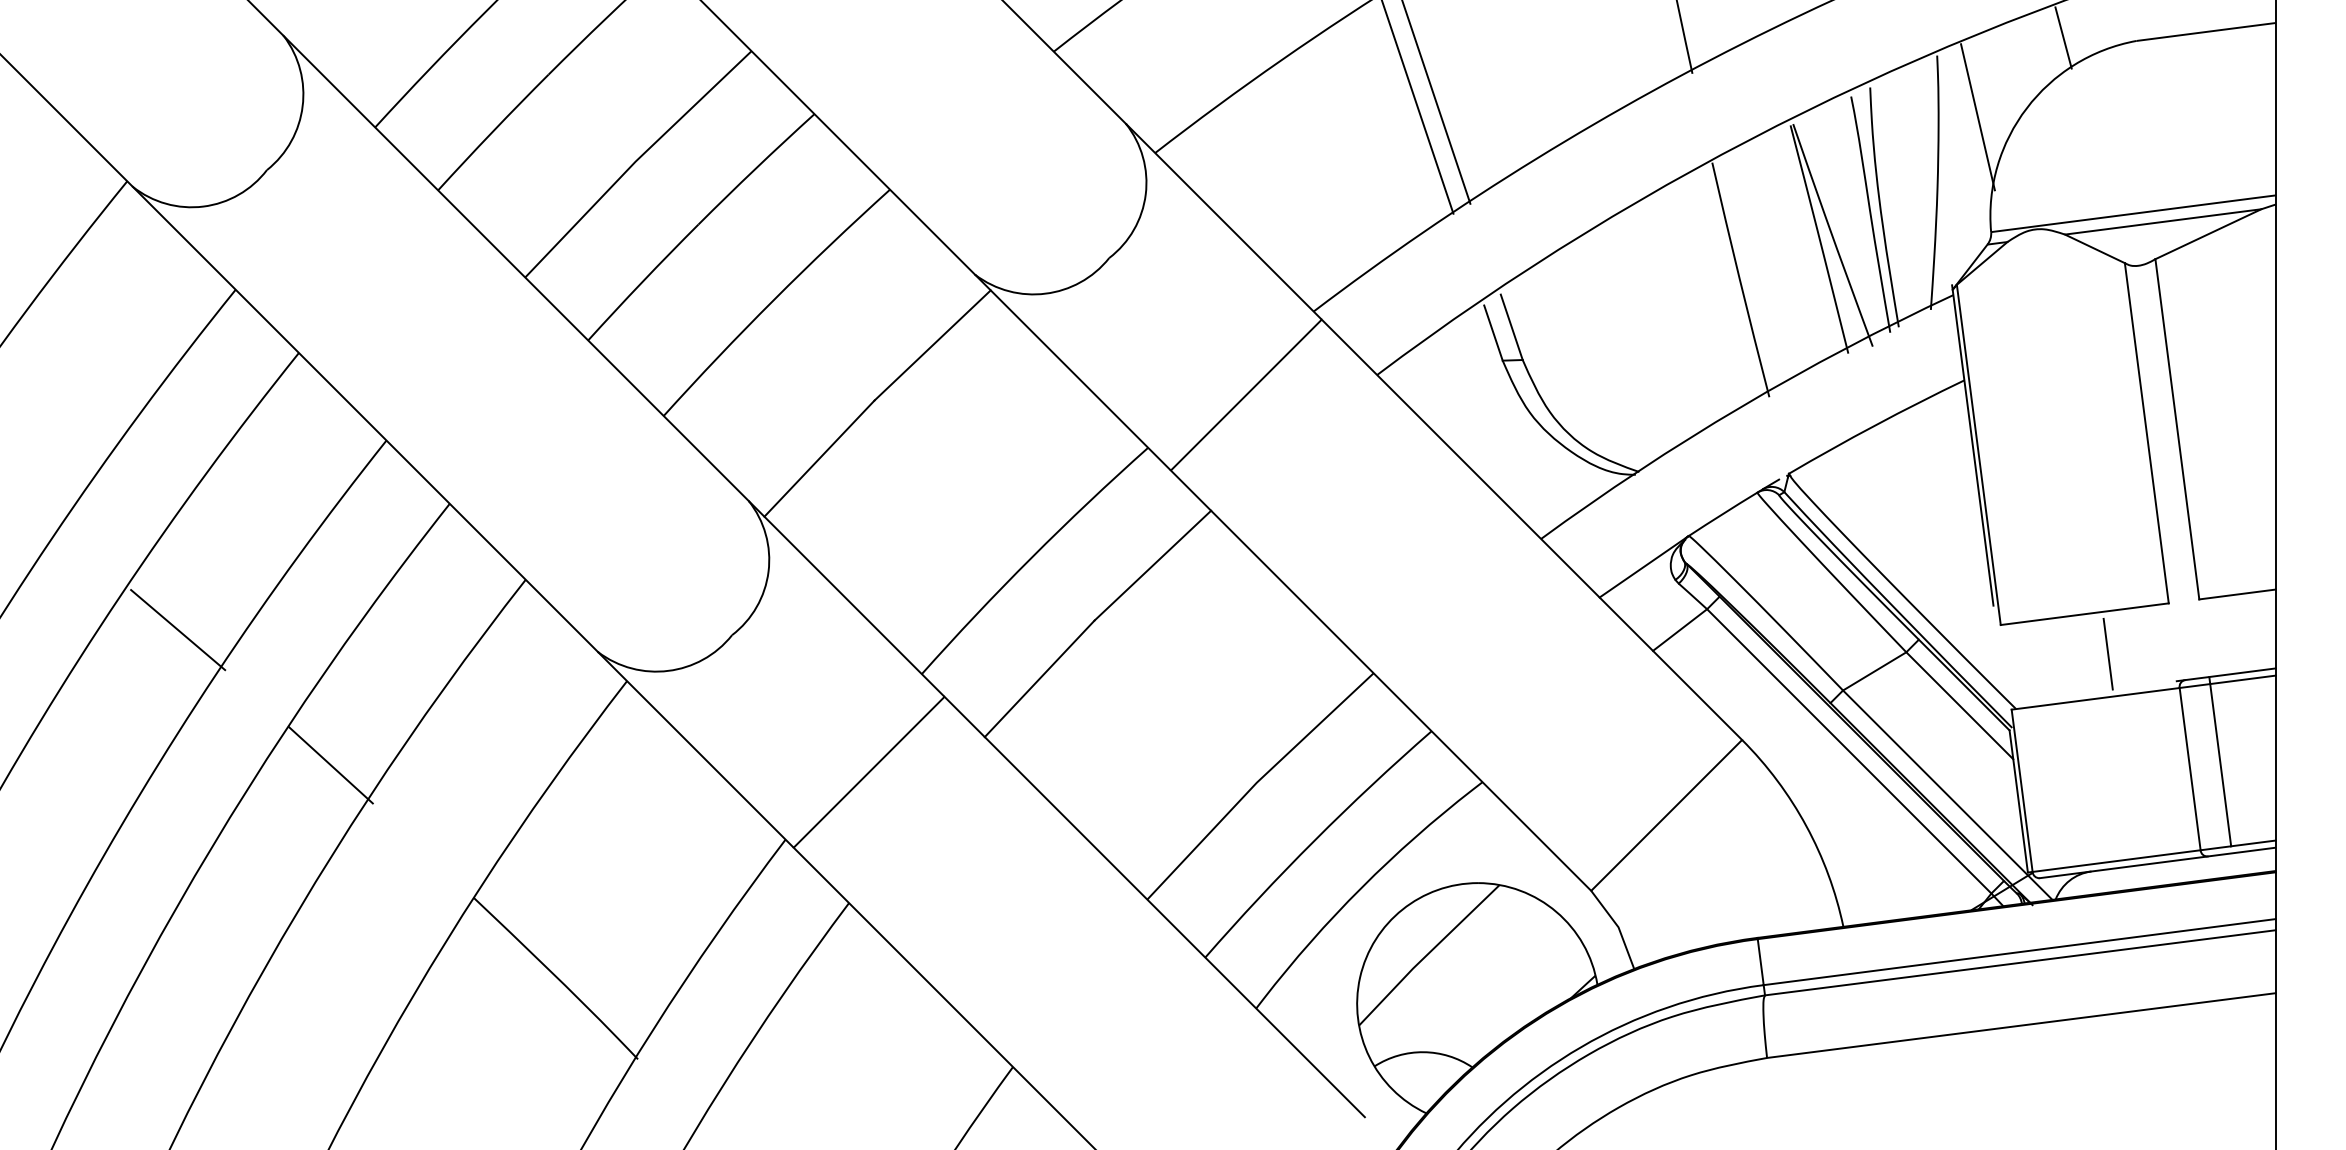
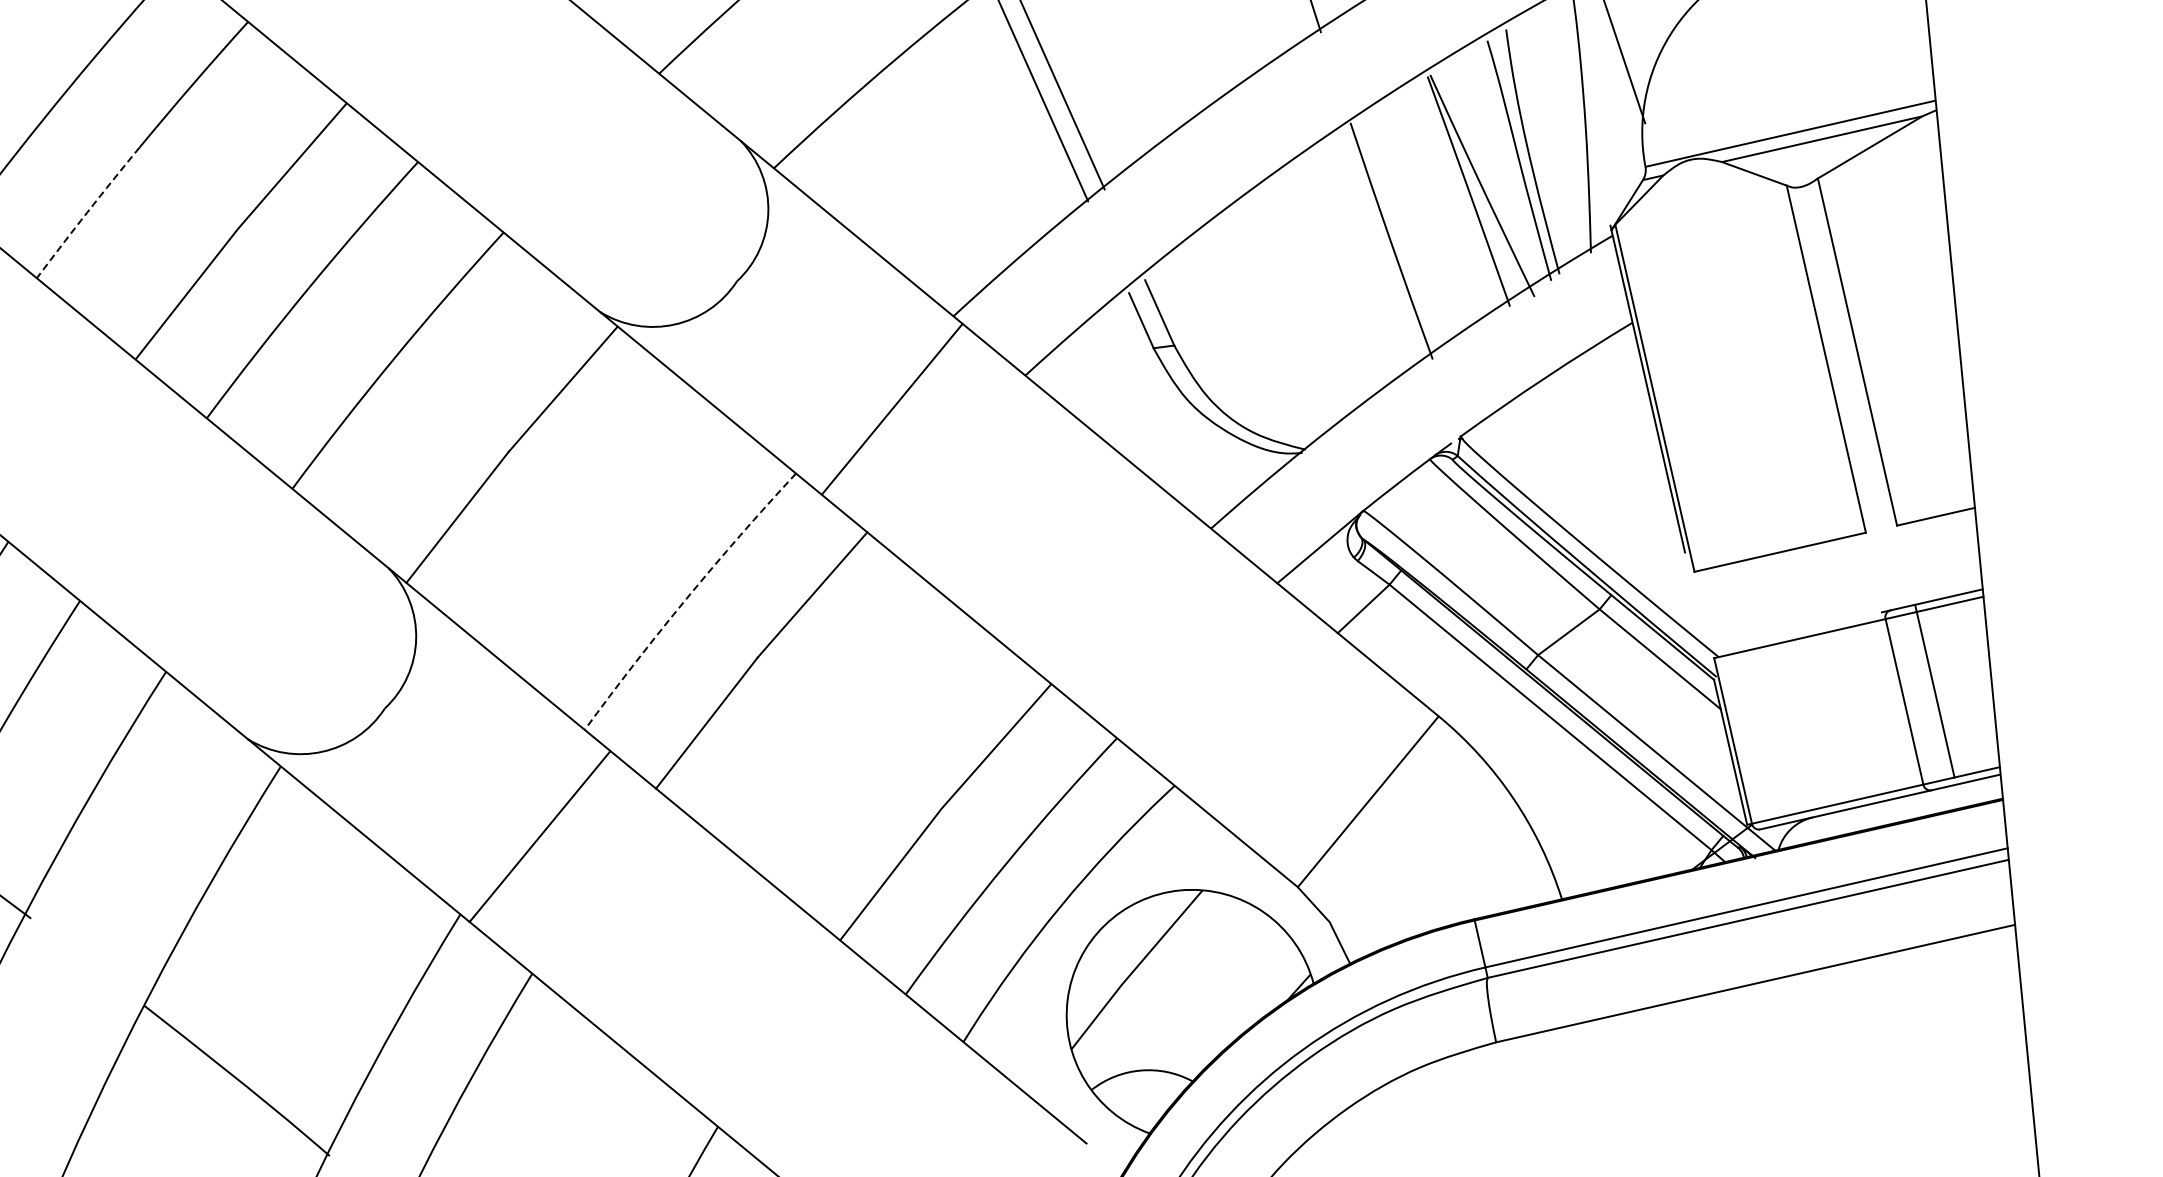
arc: (492, 131) -> (87, 211), solid -> dashed
arc: (1031, 557) -> (686, 598), solid -> dashed
line: (2107, 653) -> (1807, 590), removed

